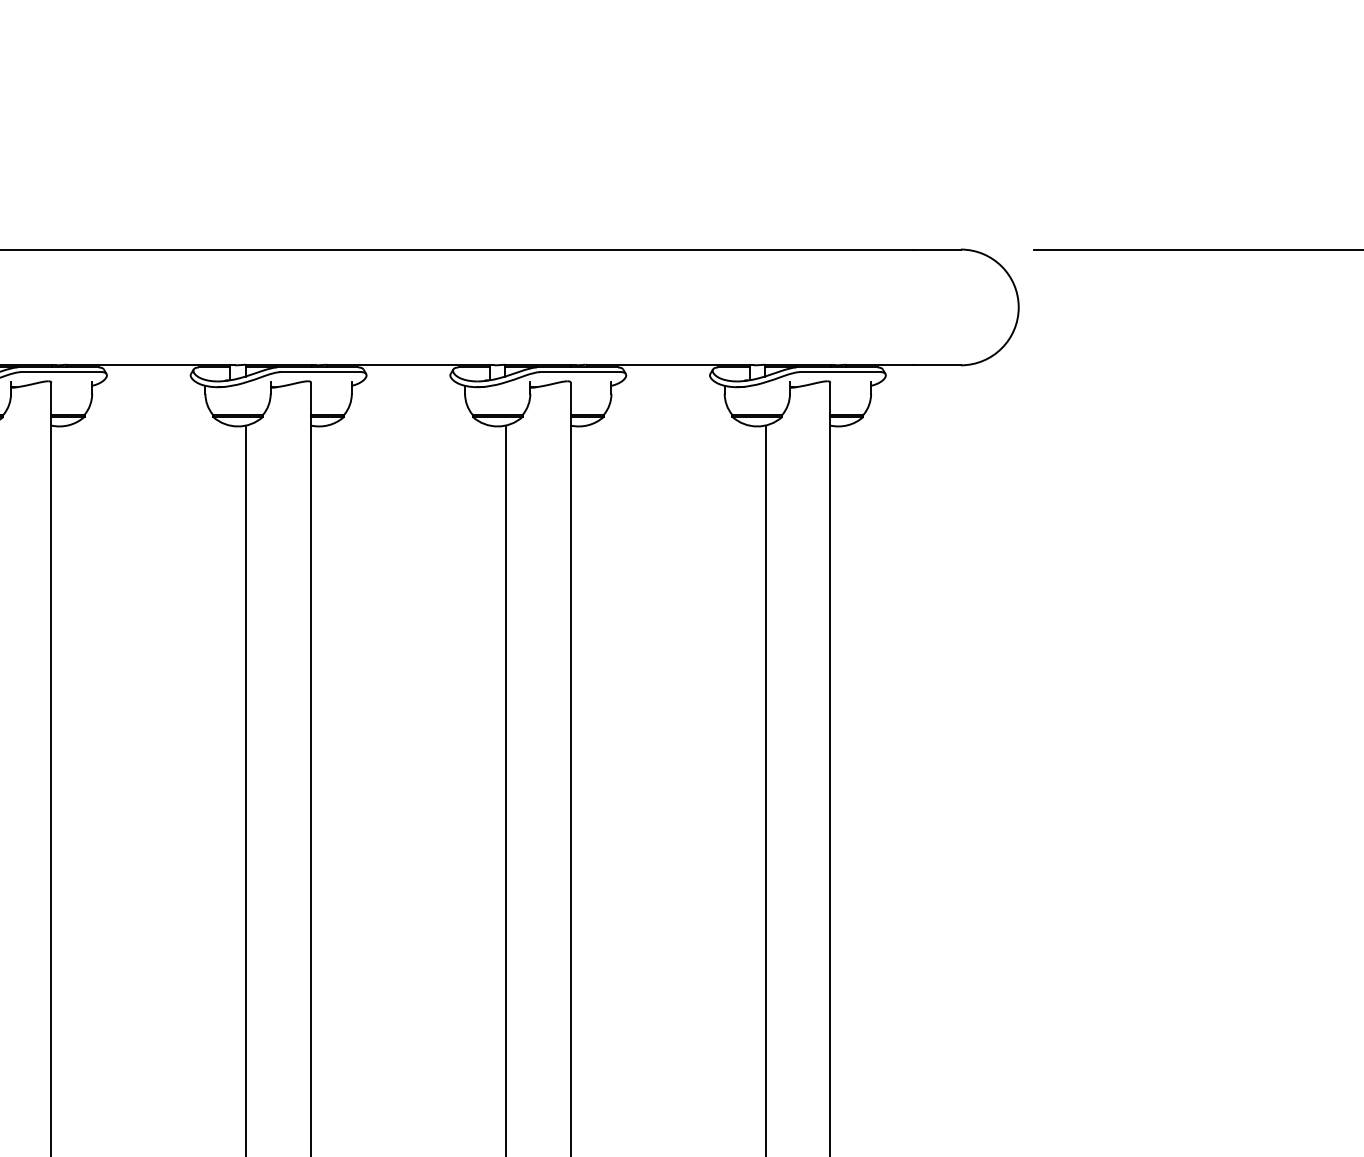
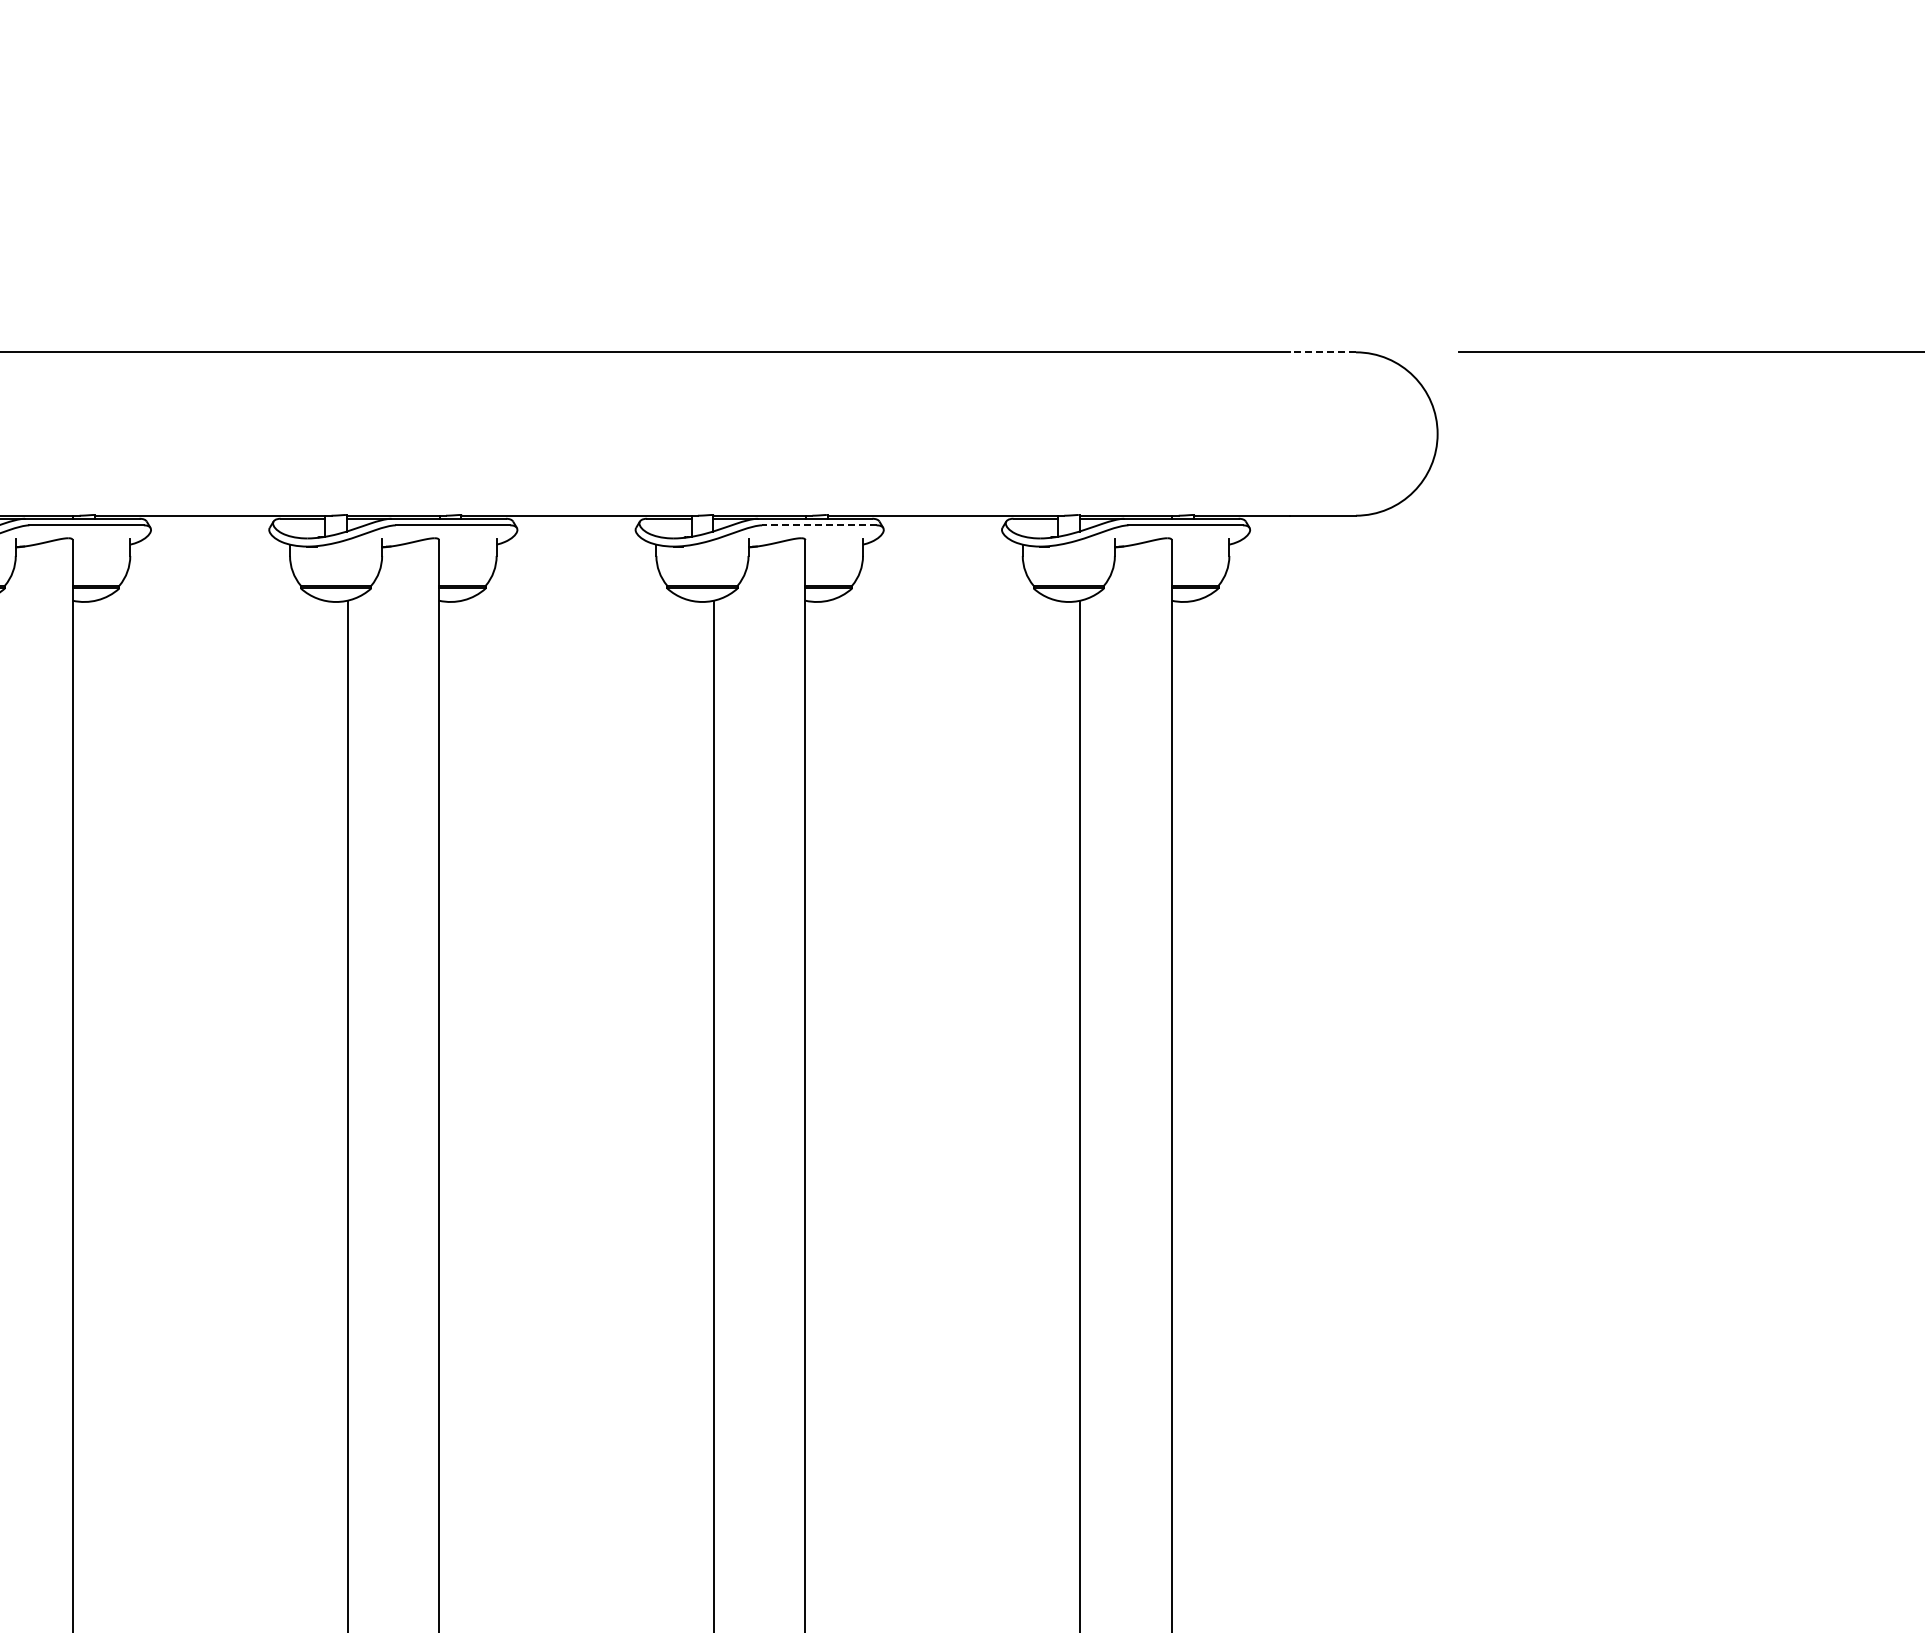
line: (937, 249) -> (1322, 352), solid -> dashed
line: (579, 372) -> (818, 525), solid -> dashed

